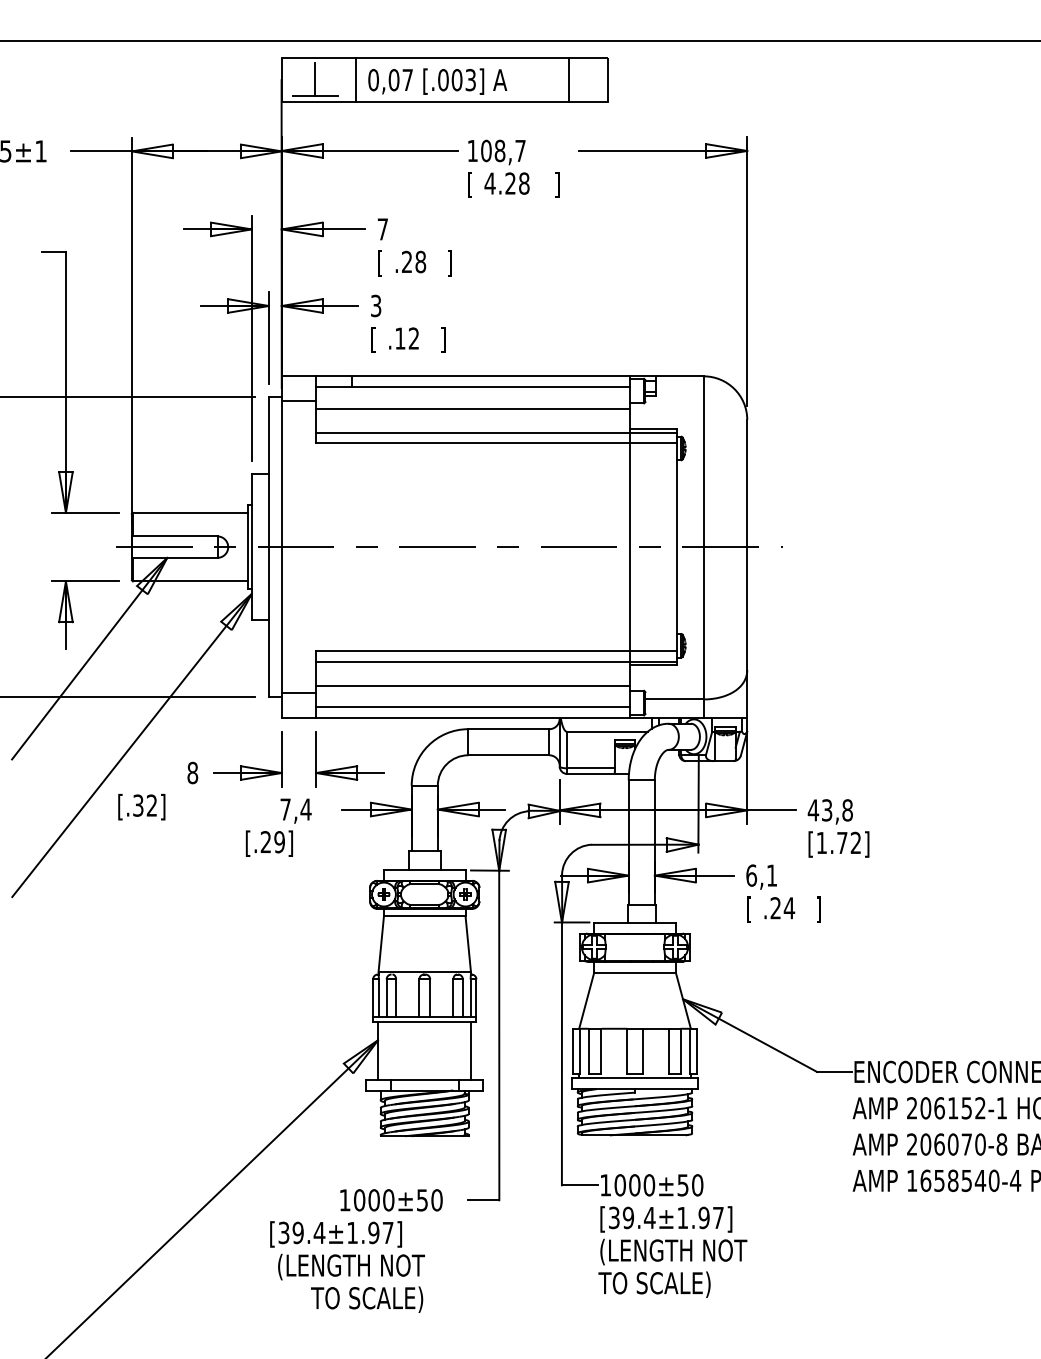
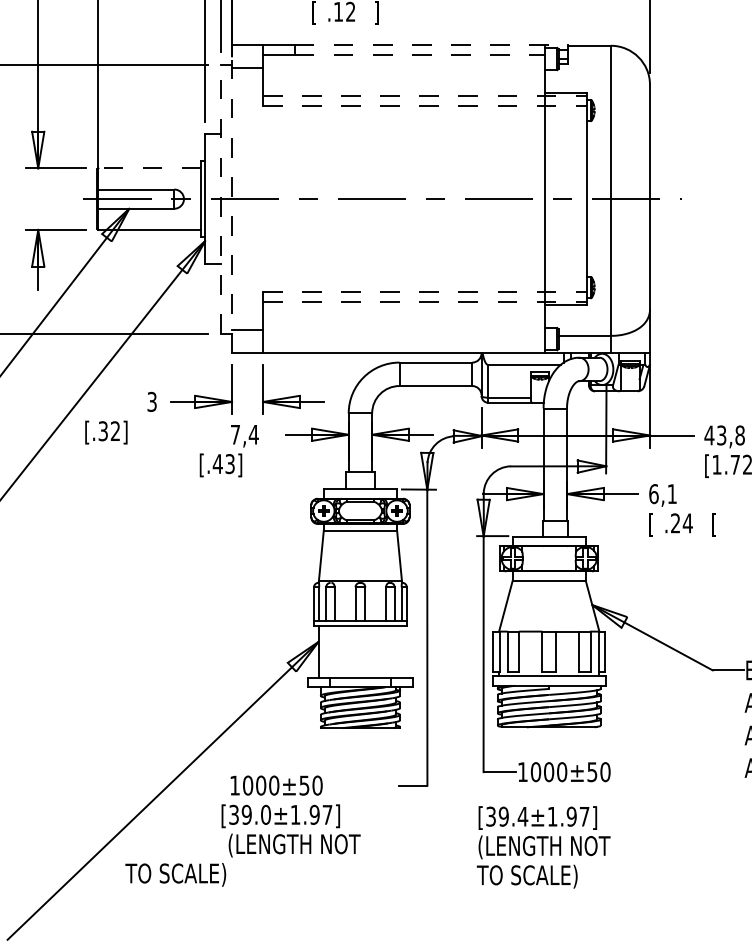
line: (504, 375) -> (432, 45), solid -> dashed
line: (491, 386) -> (420, 54), solid -> dashed
line: (473, 408) -> (404, 74), removed
line: (497, 432) -> (425, 96), solid -> dashed
line: (497, 443) -> (425, 106), solid -> dashed
line: (189, 512) -> (149, 168), solid -> dashed
line: (281, 546) -> (231, 198), solid -> dashed
line: (268, 547) -> (220, 199), solid -> dashed
line: (497, 650) -> (425, 291), solid -> dashed
line: (497, 661) -> (425, 301), solid -> dashed
line: (473, 685) -> (404, 323), removed
line: (473, 707) -> (404, 343), removed
text: (192, 772) -> (151, 401), 8 -> 3
text: (272, 842) -> (223, 464), [.29] -> [.43]
text: (818, 909) -> (713, 524), ] -> [
line: (471, 1051) -> (402, 651), removed
text: (391, 1200) -> (276, 785), moved
text: (319, 1232) -> (265, 814), [39.4±1.97] -> [39.0±1.97]
text: (672, 1251) -> (543, 846), moved
text: (367, 1299) -> (176, 874), moved

